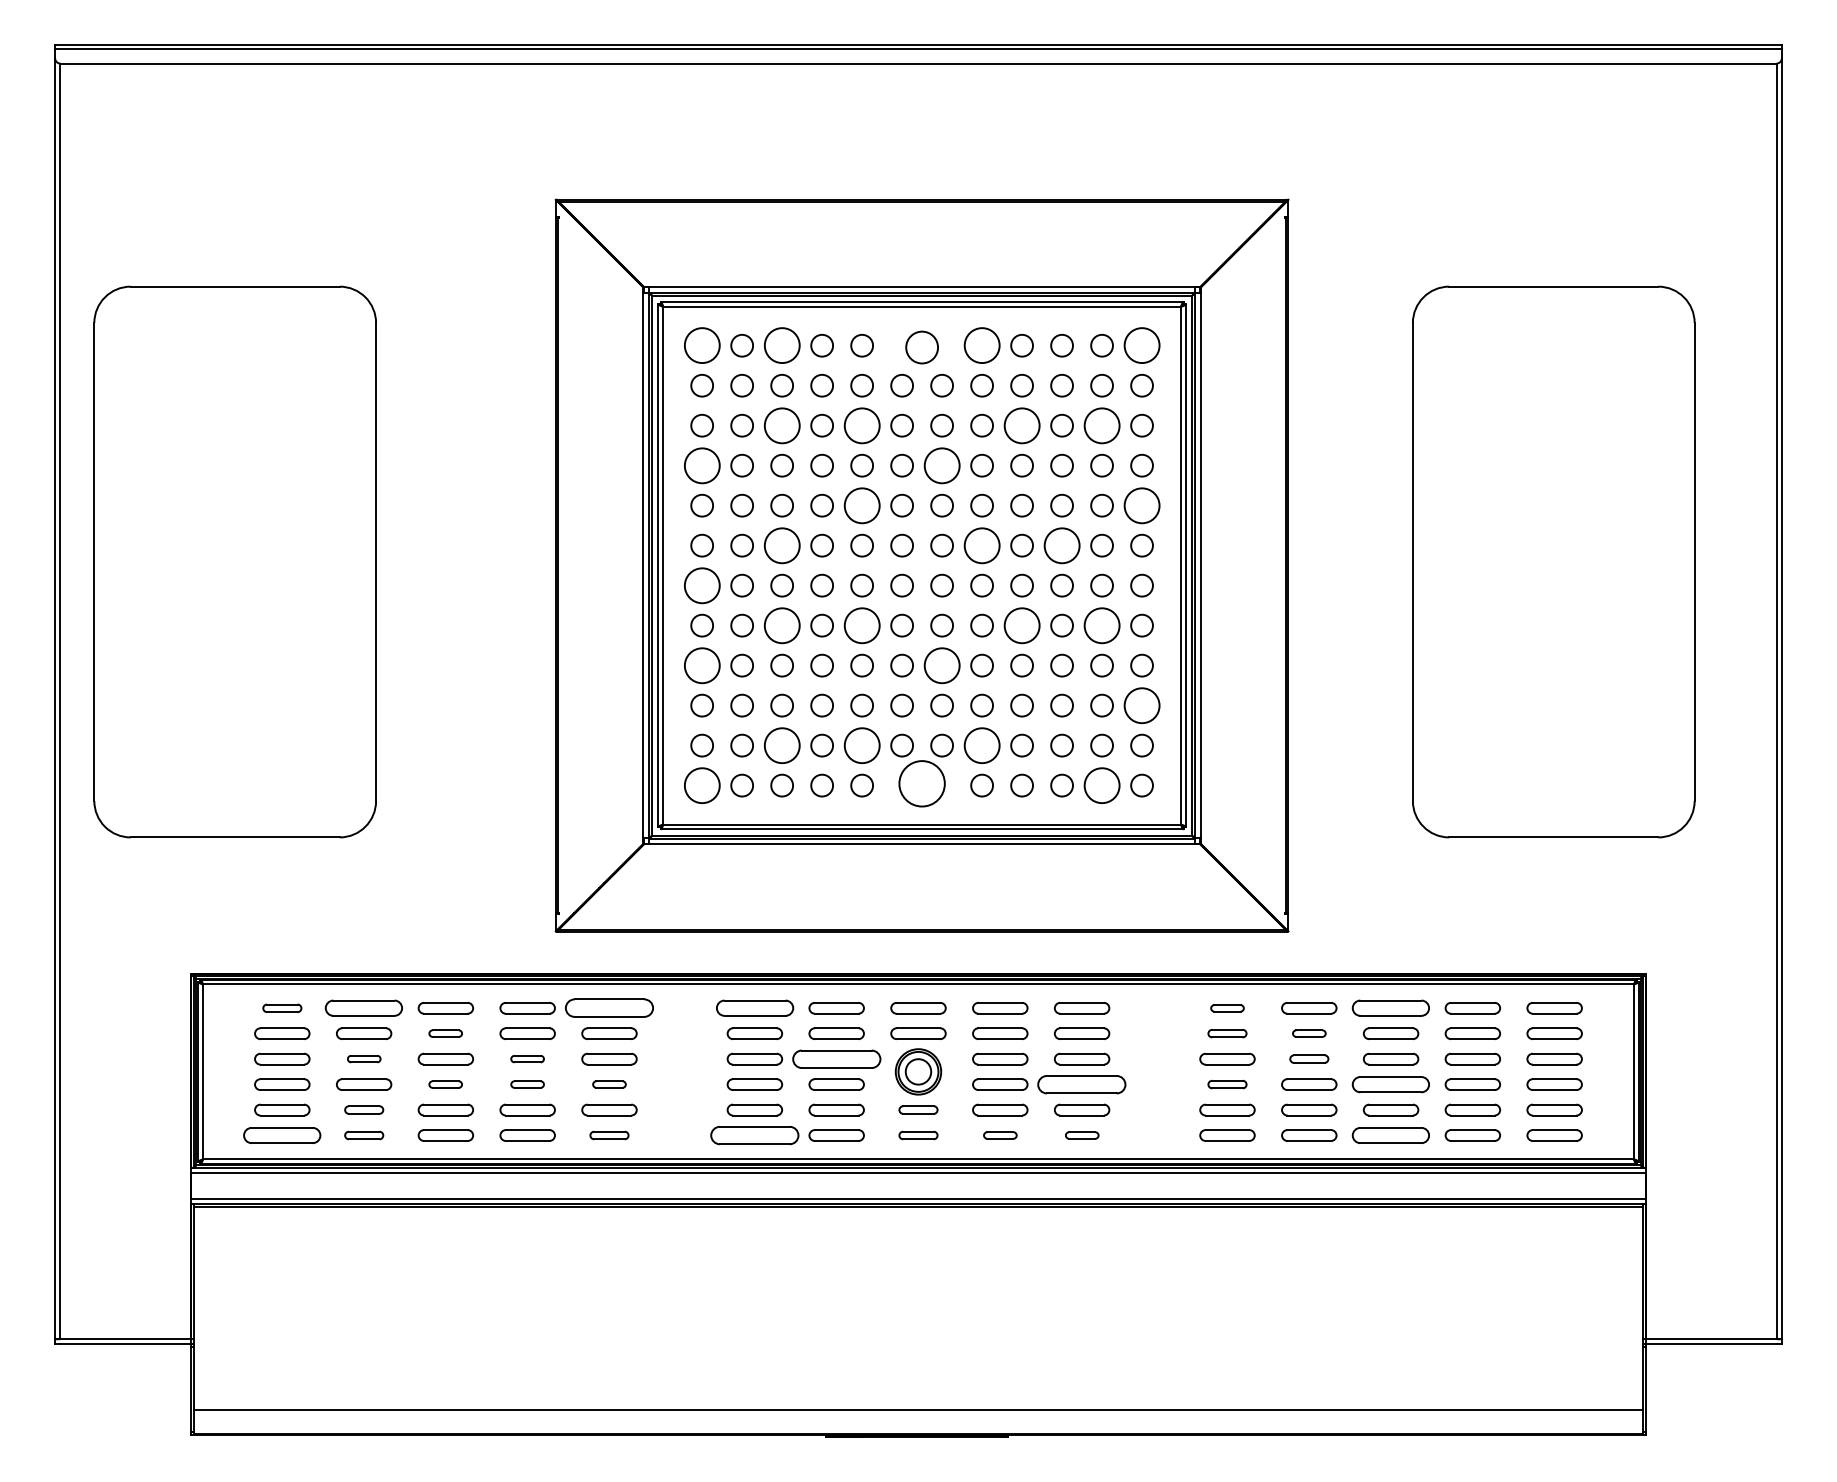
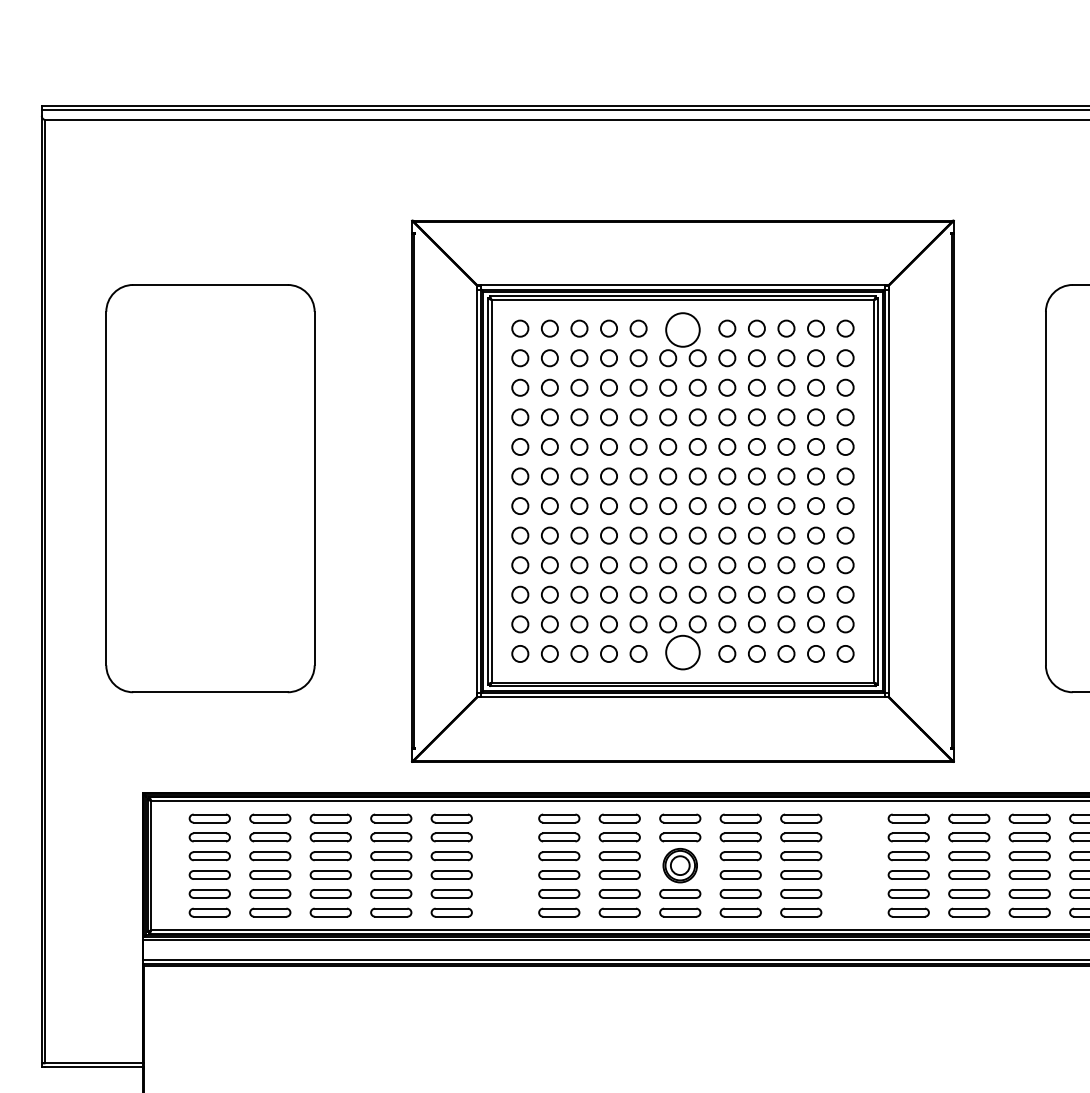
circle: (701, 345) -> (519, 328), size x0.62
circle: (781, 345) -> (578, 328), size x0.62
circle: (981, 345) -> (726, 328), size x0.62
circle: (1141, 345) -> (845, 328), size x0.62
circle: (921, 347) -> (682, 329), size x1.43
circle: (781, 425) -> (578, 387), size x0.62
circle: (861, 425) -> (638, 387), size x0.62
circle: (1021, 425) -> (756, 387), size x0.62
circle: (1101, 425) -> (815, 387), size x0.62
circle: (701, 465) -> (519, 417), size x0.62
circle: (941, 465) -> (697, 417), size x0.62
circle: (861, 505) -> (638, 446), size x0.62
circle: (1141, 505) -> (845, 446), size x0.62
circle: (781, 545) -> (578, 476), size x0.62
circle: (981, 545) -> (726, 476), size x0.62
circle: (1061, 545) -> (786, 476), size x0.62
part: (234, 561) -> (209, 488), moved
circle: (701, 585) -> (519, 505), size x0.62
circle: (781, 625) -> (578, 535), size x0.62
circle: (861, 625) -> (638, 535), size x0.62
circle: (1021, 625) -> (756, 535), size x0.62
circle: (1101, 625) -> (815, 535), size x0.62
circle: (701, 665) -> (519, 565), size x0.62
circle: (941, 665) -> (697, 565), size x0.62
circle: (1141, 705) -> (845, 594), size x0.62
circle: (781, 745) -> (578, 624), size x0.62
circle: (861, 745) -> (638, 624), size x0.62
circle: (981, 745) -> (726, 624), size x0.62
circle: (701, 785) -> (519, 653), size x0.62
circle: (1101, 785) -> (815, 653), size x0.62
part: (282, 1008) -> (209, 818), size x1.43
part: (364, 1008) -> (270, 818), size x0.71
part: (609, 1008) -> (451, 818), size x0.62
part: (754, 1008) -> (559, 818), size x0.71
part: (1227, 1008) -> (908, 818), size x1.67
part: (1391, 1008) -> (1030, 818), size x0.71
part: (445, 1033) -> (330, 837), size x1.67
part: (1227, 1033) -> (908, 837), size x1.43
part: (1309, 1033) -> (969, 837), size x1.67
part: (364, 1058) -> (270, 855), size x1.67
part: (527, 1058) -> (391, 855), size x1.67
part: (836, 1058) -> (619, 855), size x0.62
part: (1309, 1058) -> (969, 855), size x1.43
part: (445, 1084) -> (330, 874), size x1.67
part: (527, 1084) -> (391, 874), size x1.67
part: (609, 1084) -> (451, 874), size x1.67
part: (1082, 1084) -> (801, 874), size x0.62
part: (1227, 1084) -> (908, 874), size x1.43
part: (1391, 1084) -> (1030, 874), size x0.71
part: (364, 1109) -> (270, 893), size x1.43
part: (918, 1109) -> (680, 893), size x1.43
part: (282, 1135) -> (209, 912), size x0.71
part: (364, 1135) -> (270, 912), size x1.43
part: (609, 1135) -> (451, 912), size x1.43
part: (754, 1135) -> (559, 912), size x0.62
part: (918, 1135) -> (680, 912), size x1.43
part: (1000, 1135) -> (740, 912), size x1.67
part: (1082, 1135) -> (801, 912), size x1.67
part: (1391, 1135) -> (1030, 912), size x0.71

